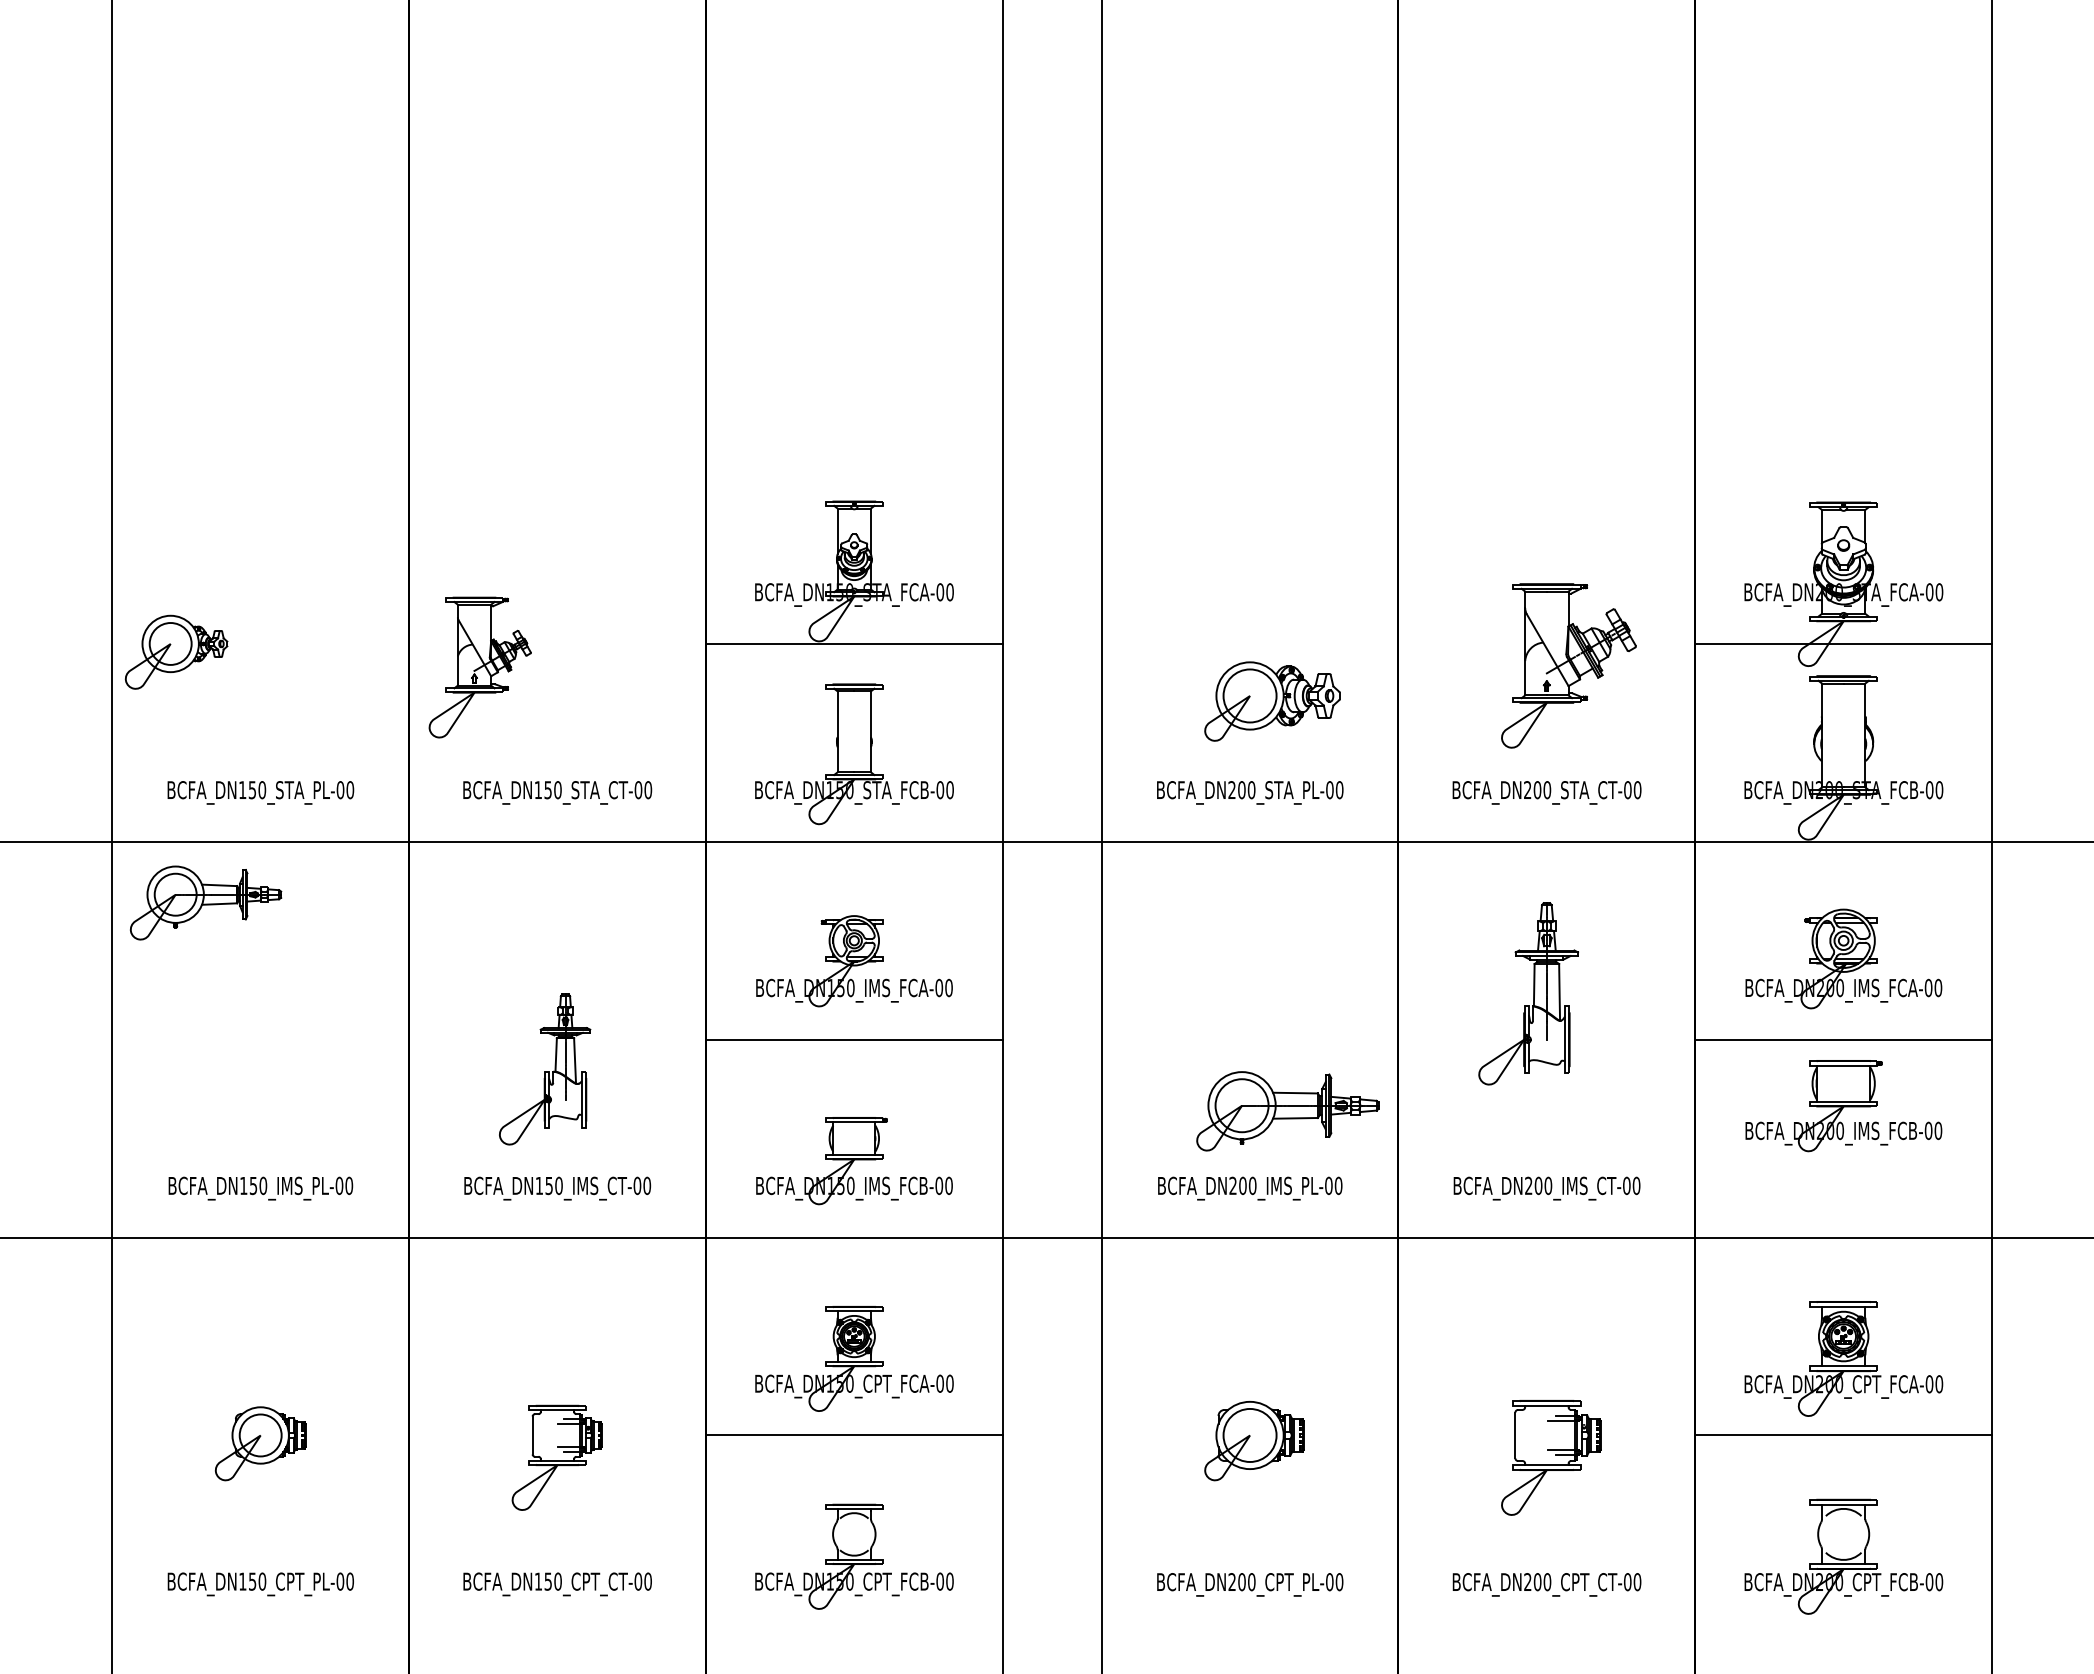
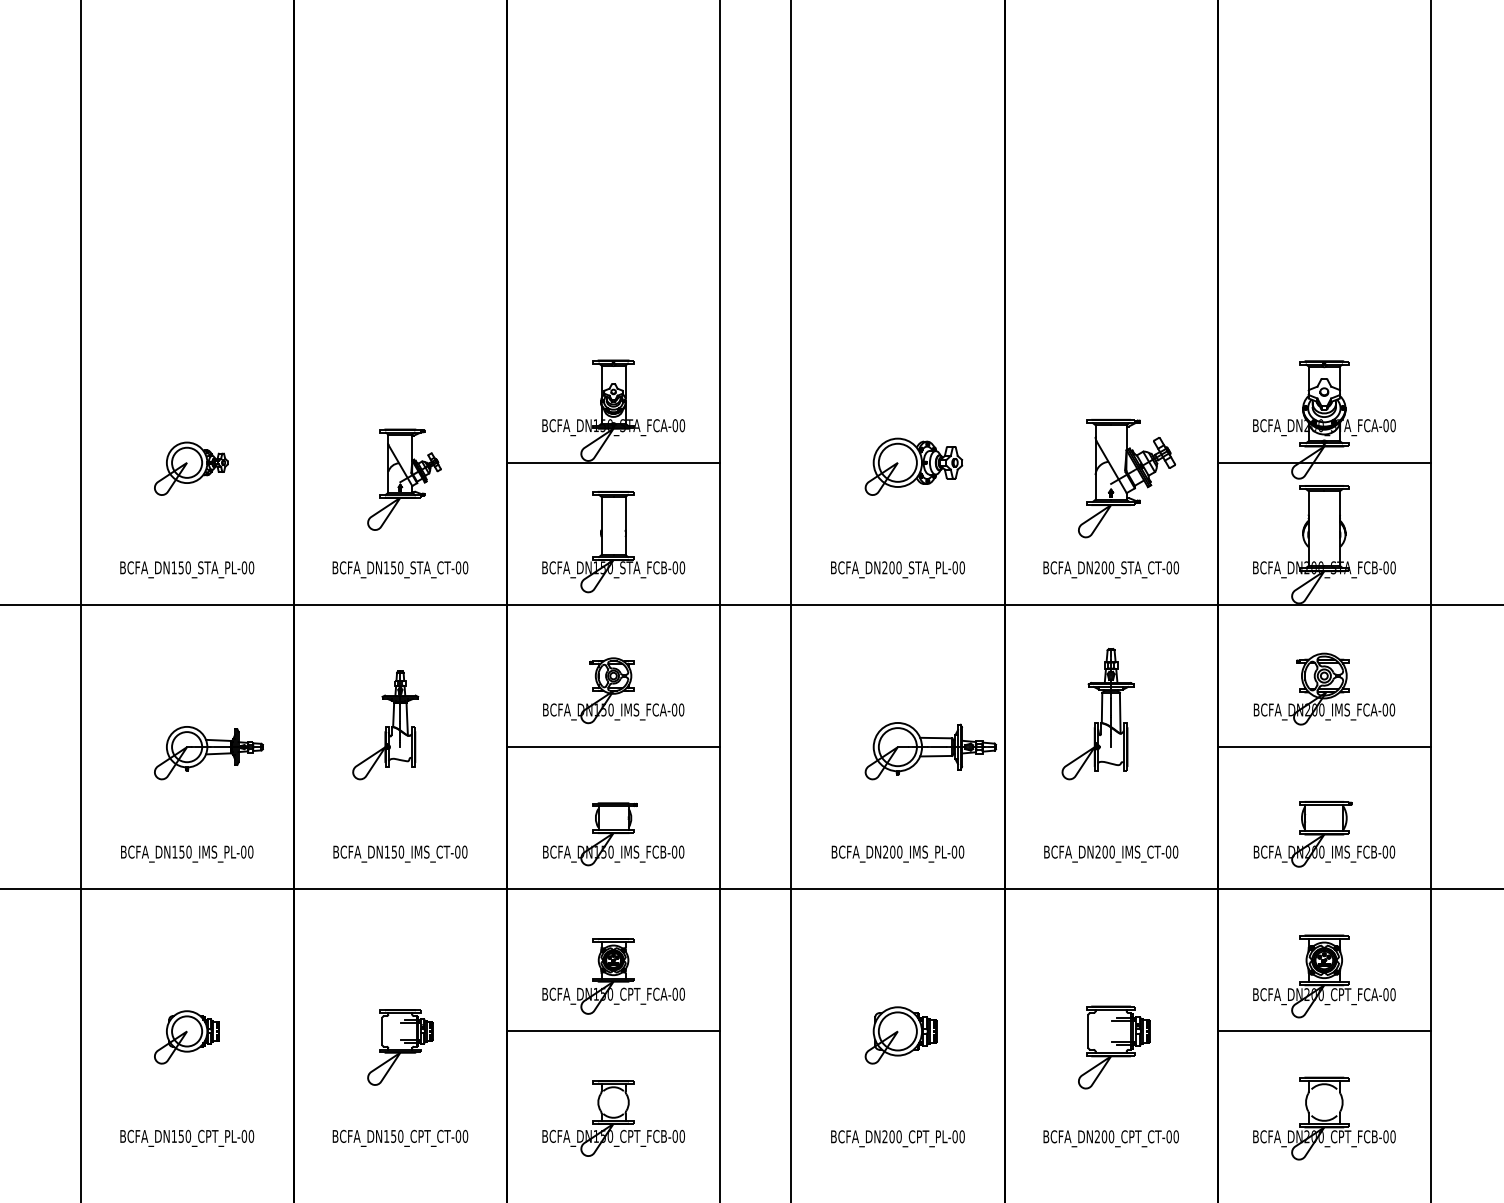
part: (176, 651) -> (191, 468), moved
part: (479, 667) -> (403, 479), moved
part: (1272, 701) -> (913, 466), moved
part: (205, 902) -> (208, 752), moved
part: (545, 1069) -> (385, 725), moved
part: (1843, 1106) -> (1324, 834), moved
part: (1287, 1111) -> (930, 751), moved

